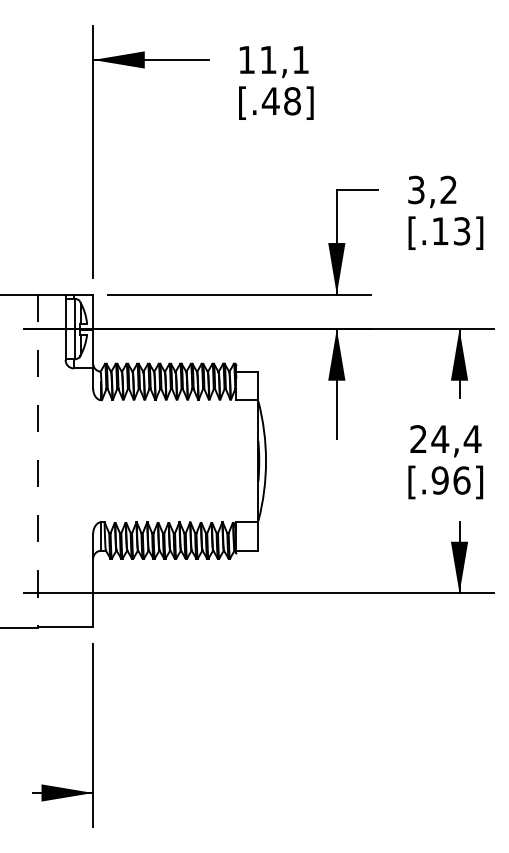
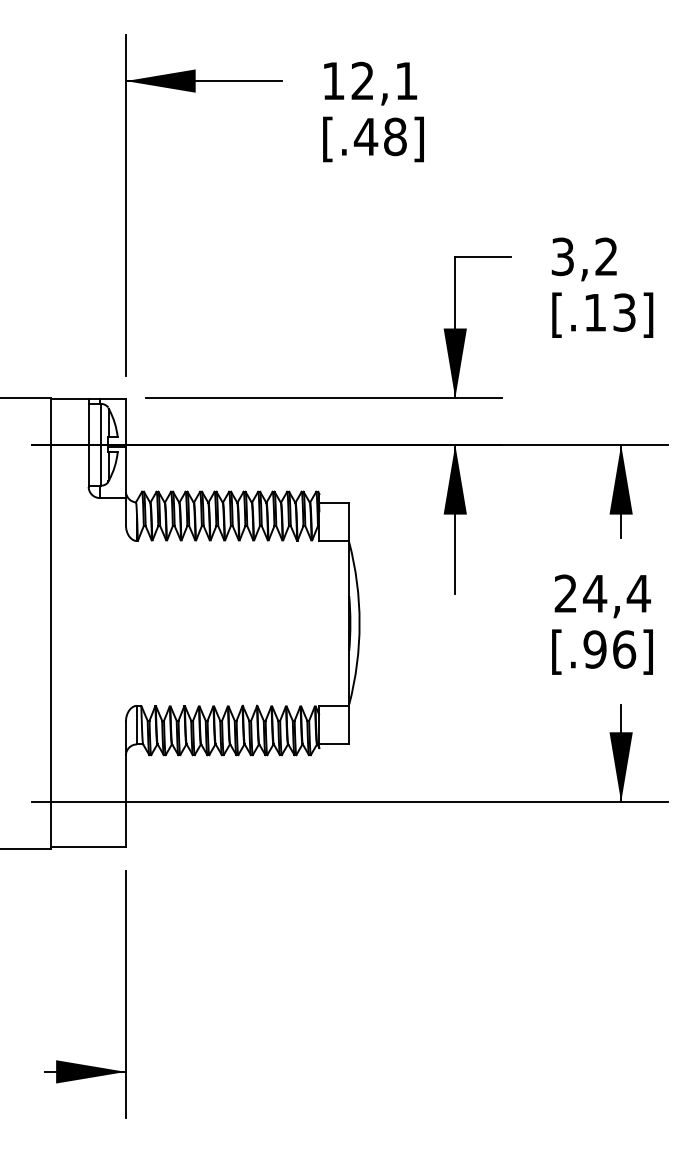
text: (268, 59) -> (362, 80), 11,1 -> 12,1
line: (38, 461) -> (52, 623), dashed -> solid

